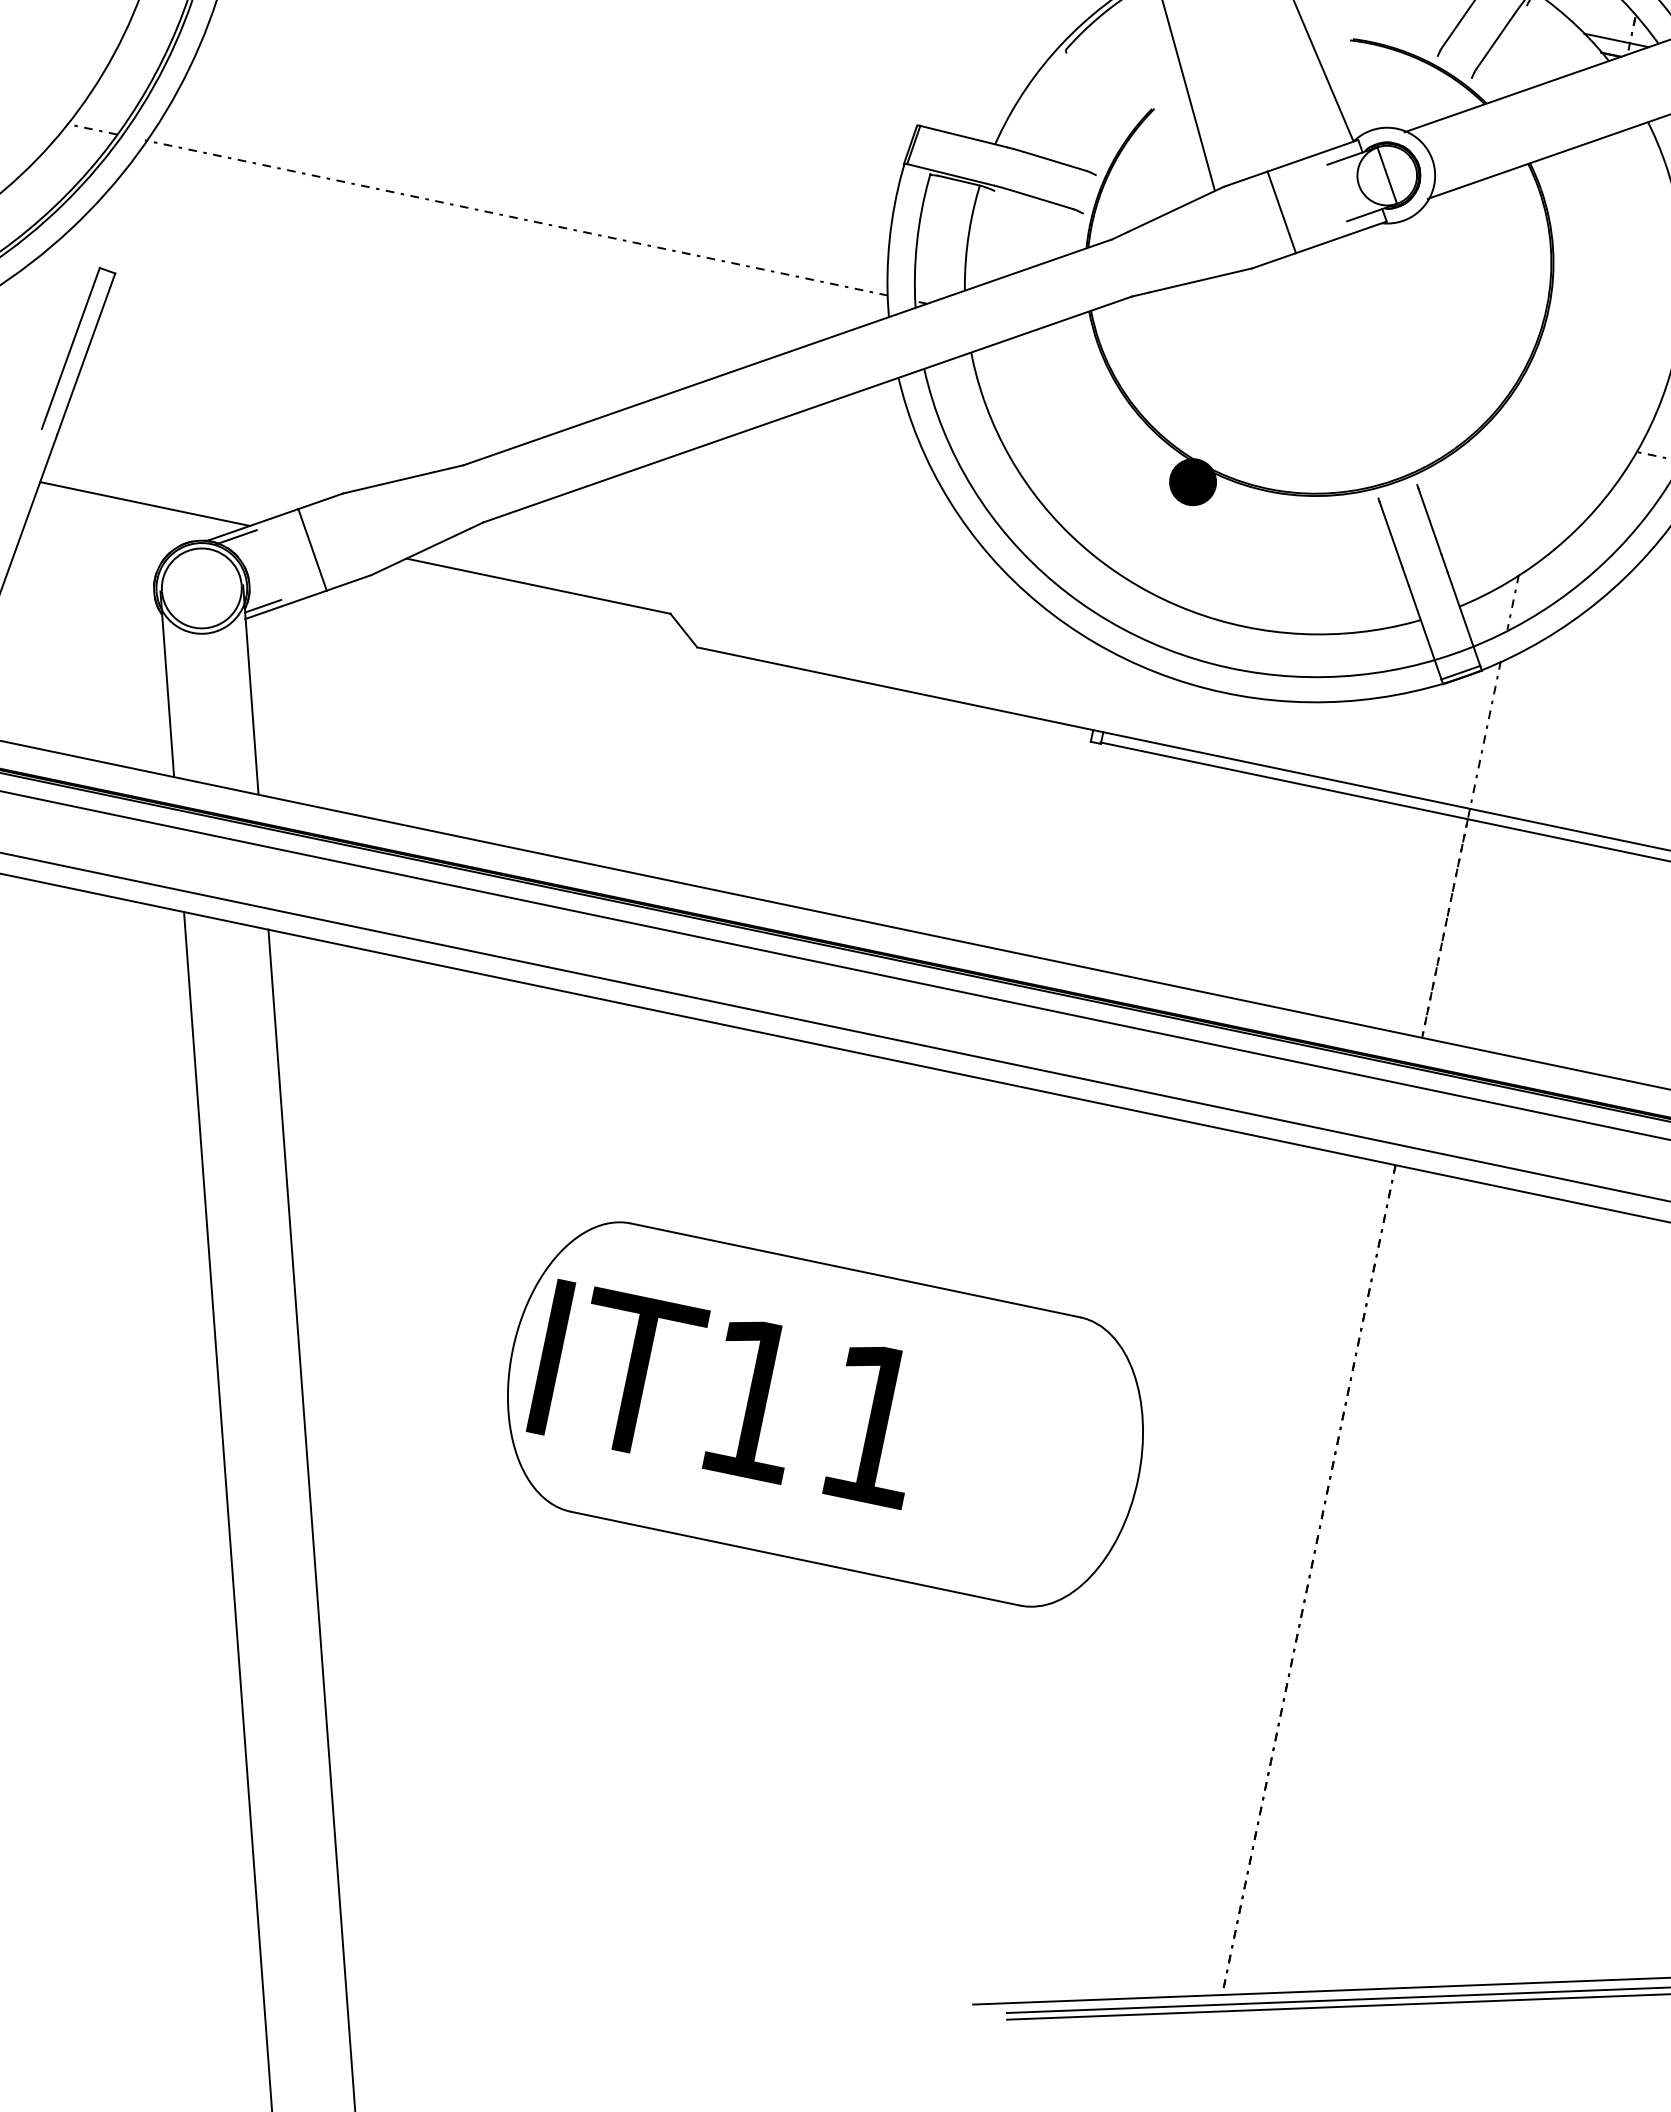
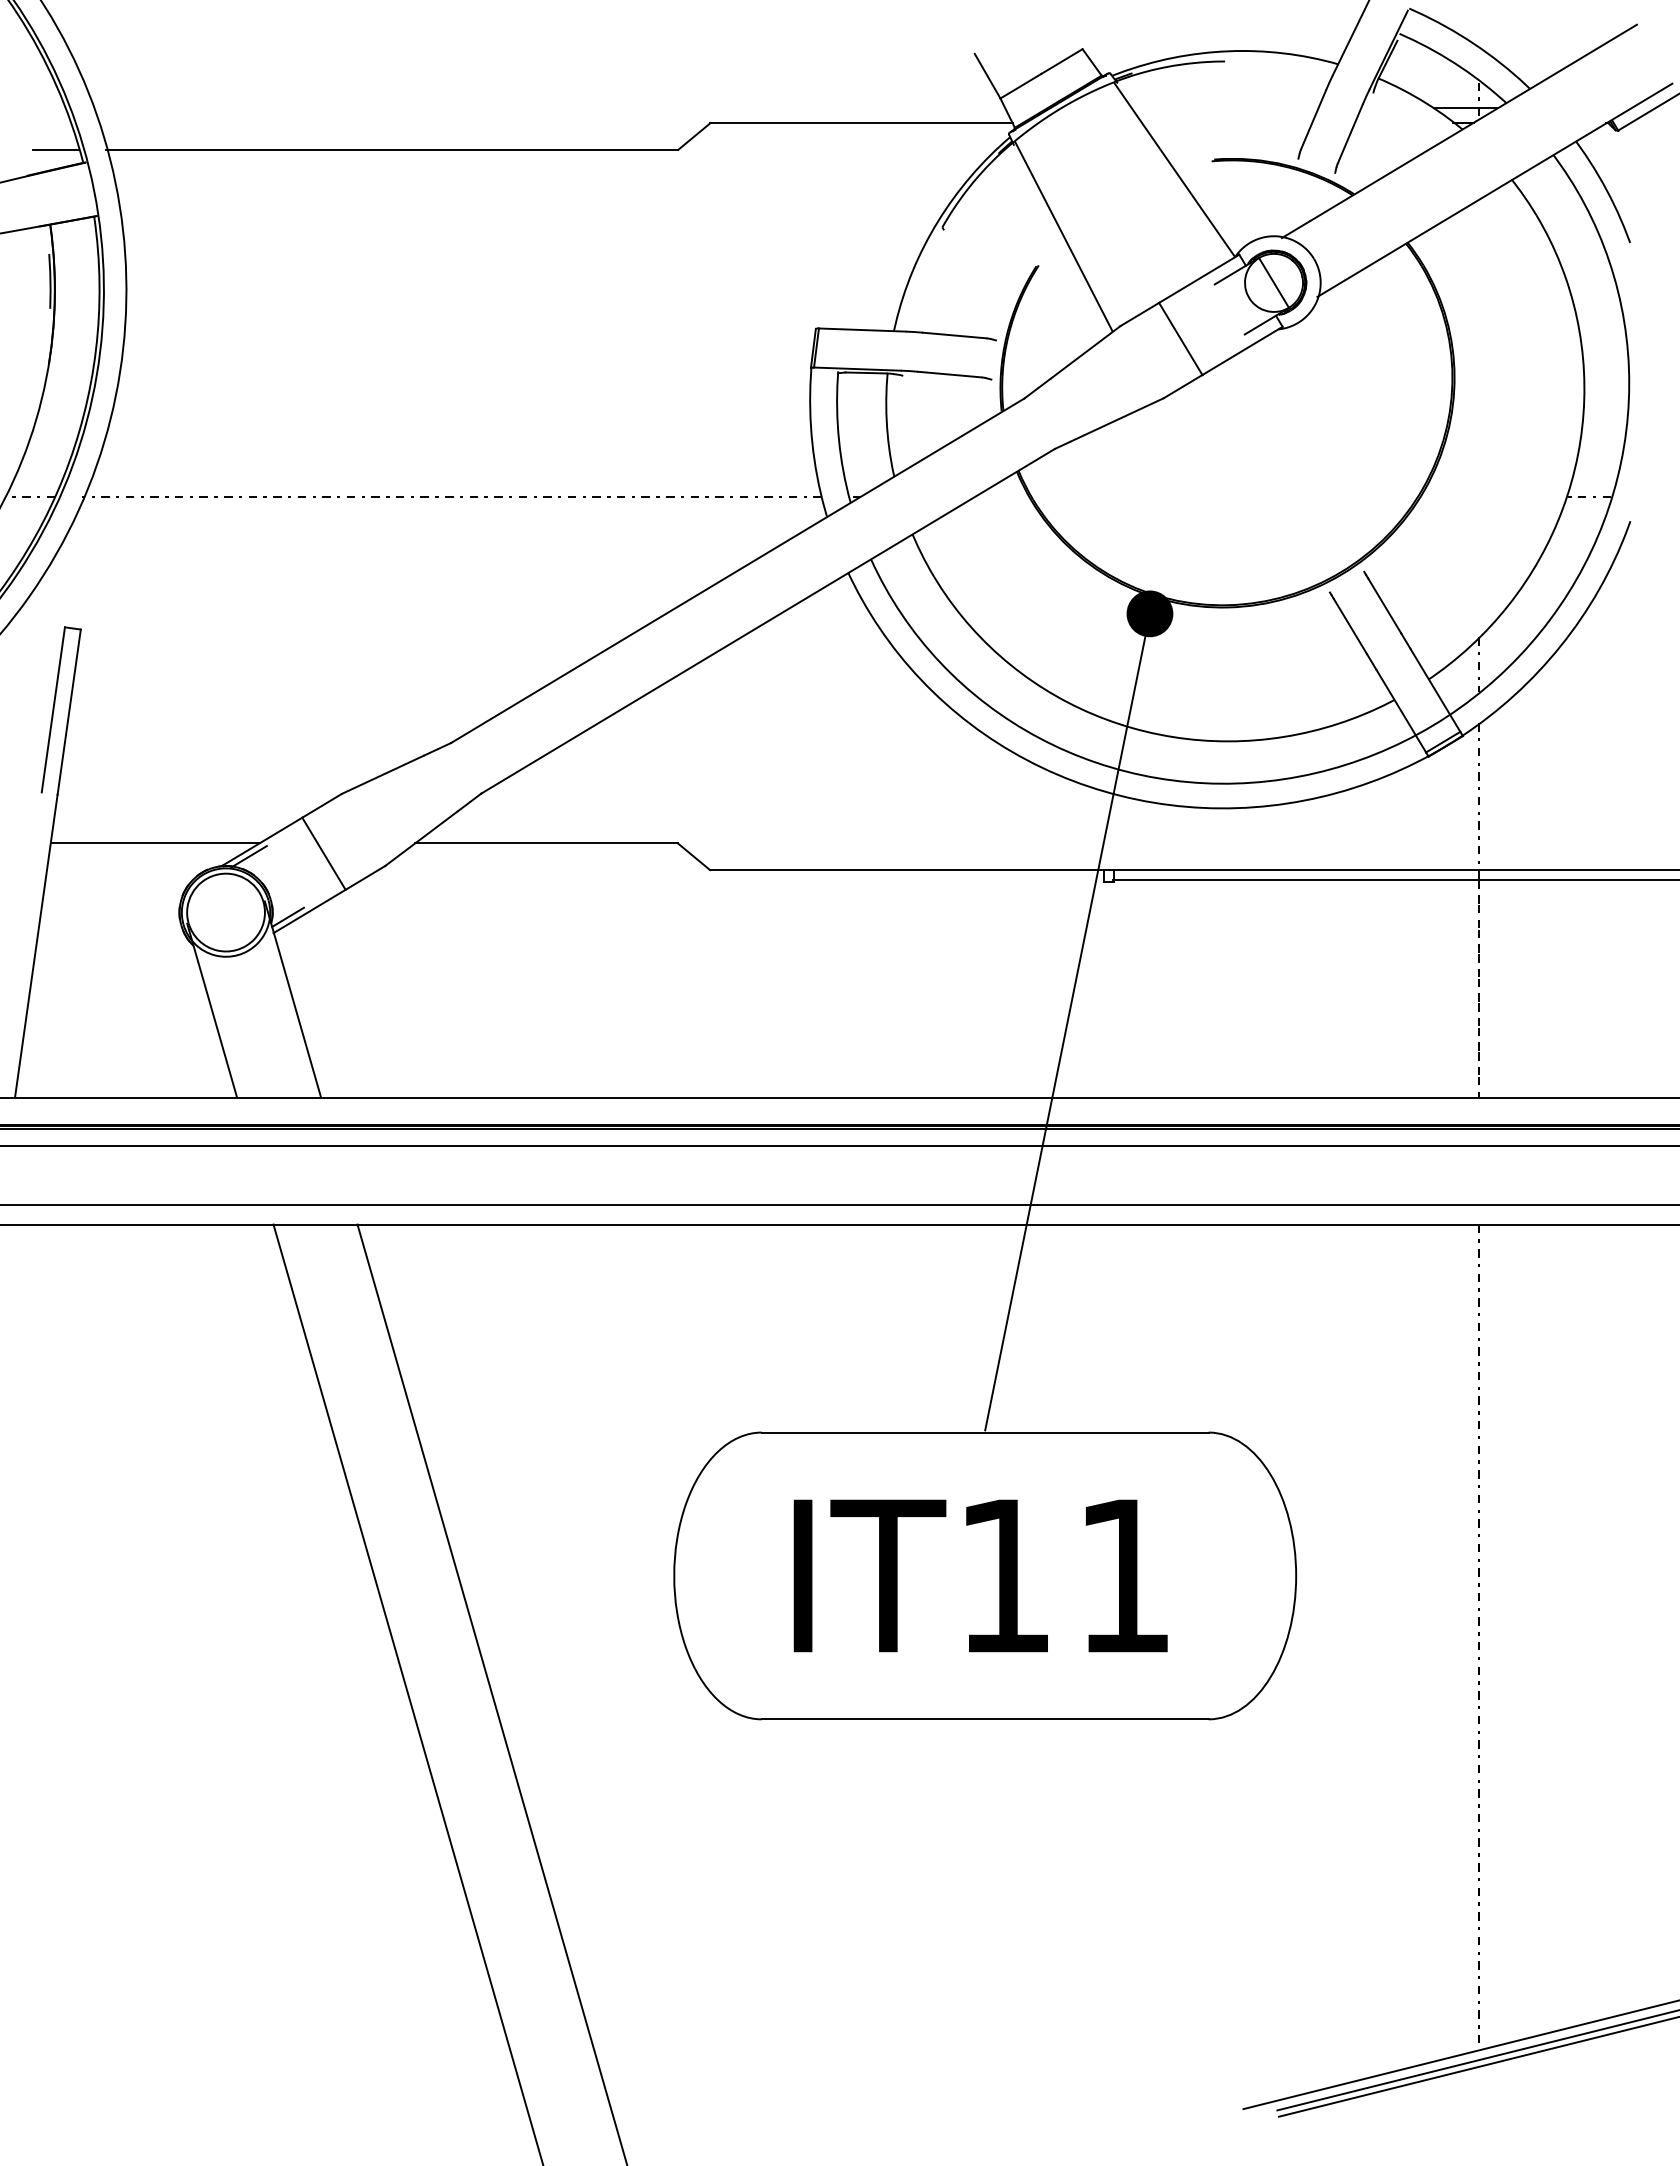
line: (1024, 874) -> (1067, 1021), added
text: (729, 1393) -> (980, 1575), moved

